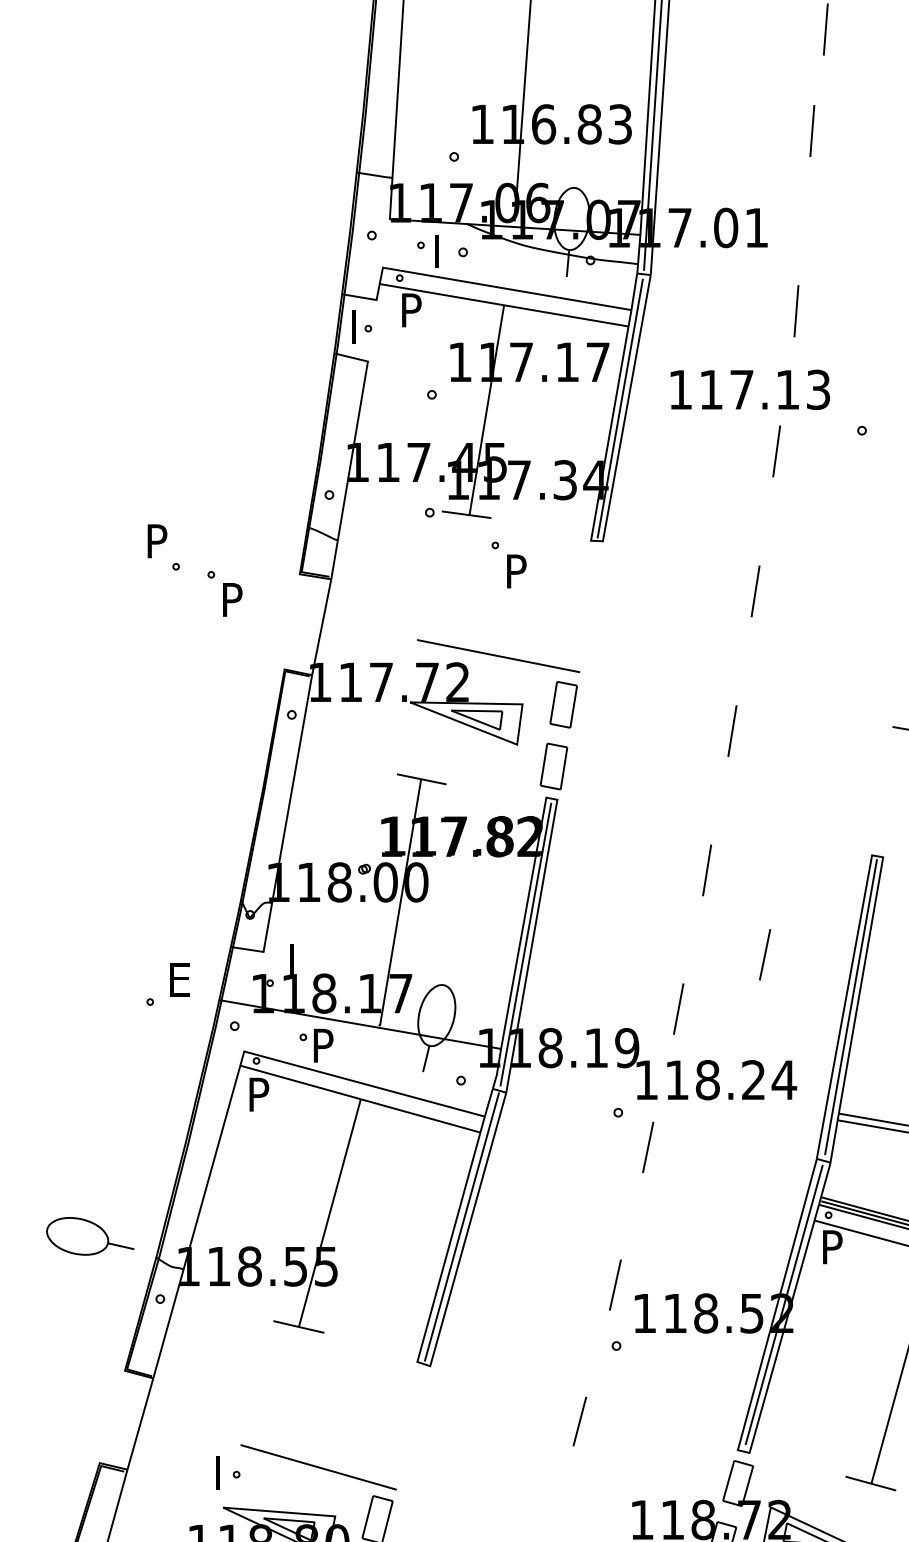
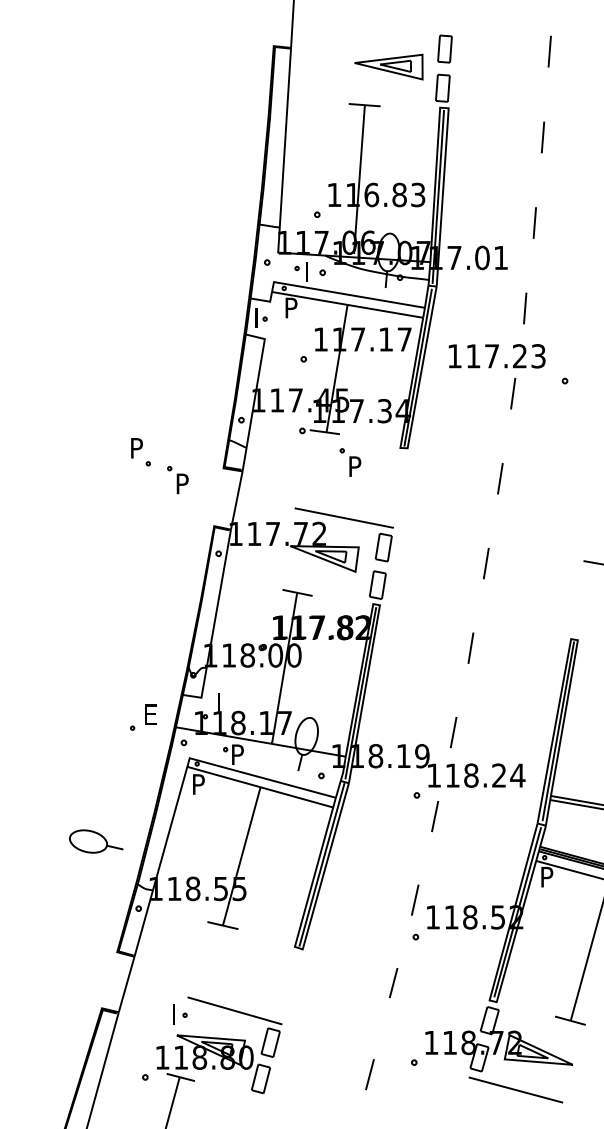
line: (811, 130) -> (534, 222), moved
text: (787, 390) -> (519, 356), 117.13 -> 117.23
line: (765, 954) -> (506, 699), removed
part: (90, 1236) -> (96, 841), moved

